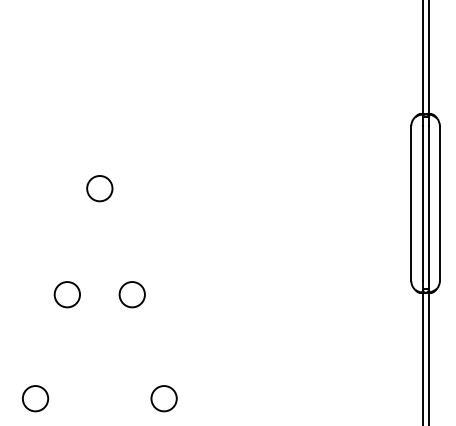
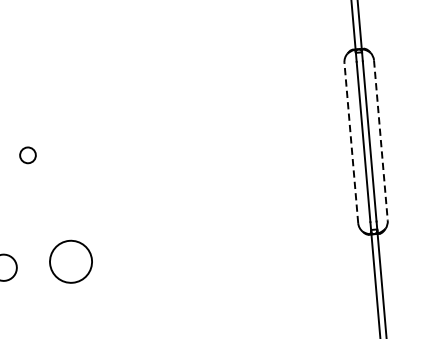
circle: (99, 188) -> (27, 155), size x0.6
line: (411, 203) -> (351, 142), solid -> dashed
line: (439, 204) -> (380, 141), solid -> dashed
circle: (131, 294) -> (70, 261), size x1.6

